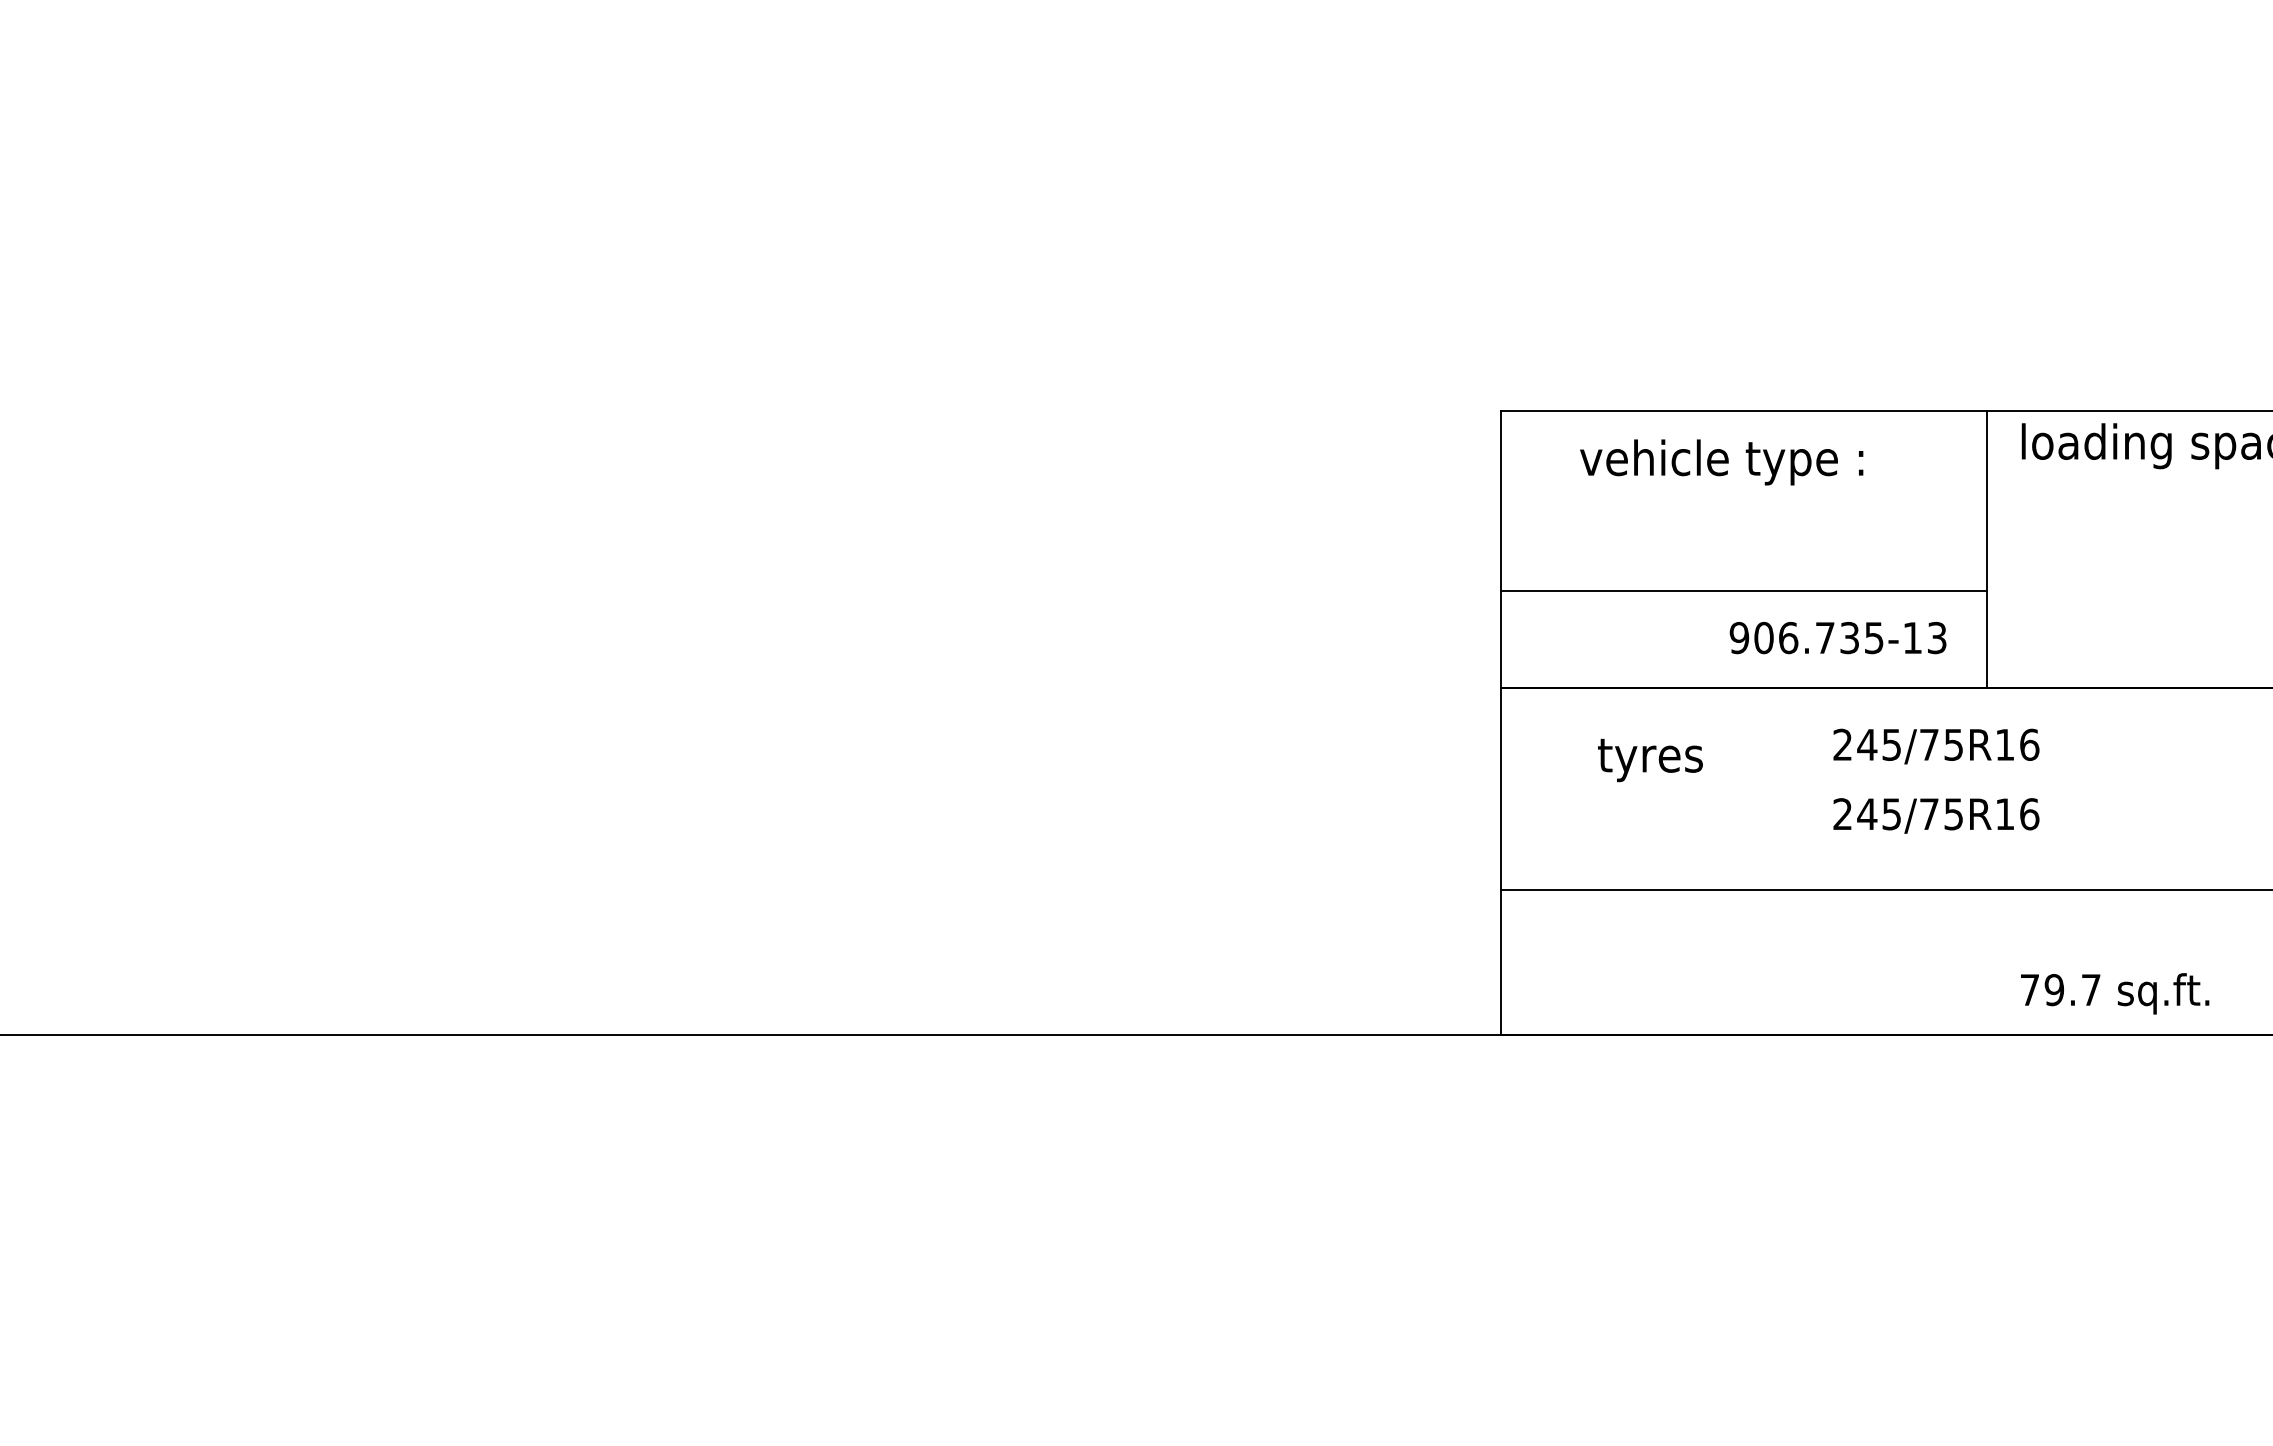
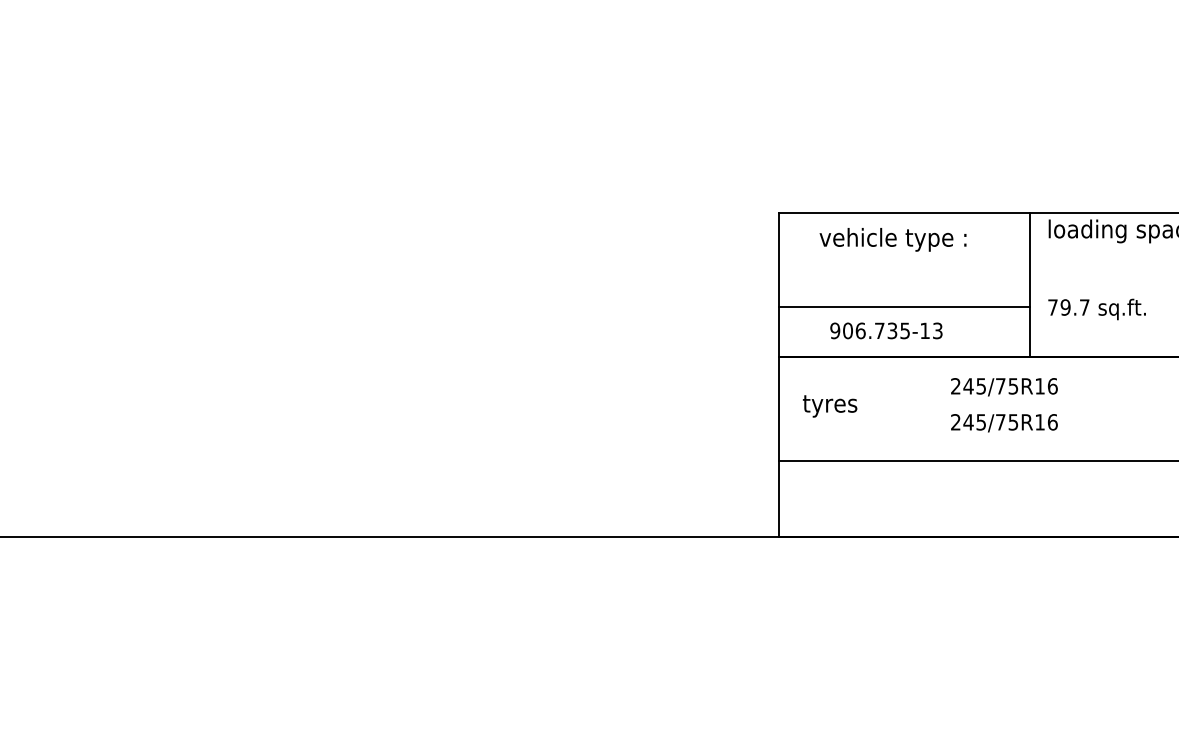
text: (1838, 637) -> (886, 330), moved
text: (1649, 760) -> (829, 406), moved
text: (2113, 993) -> (1096, 309), moved

